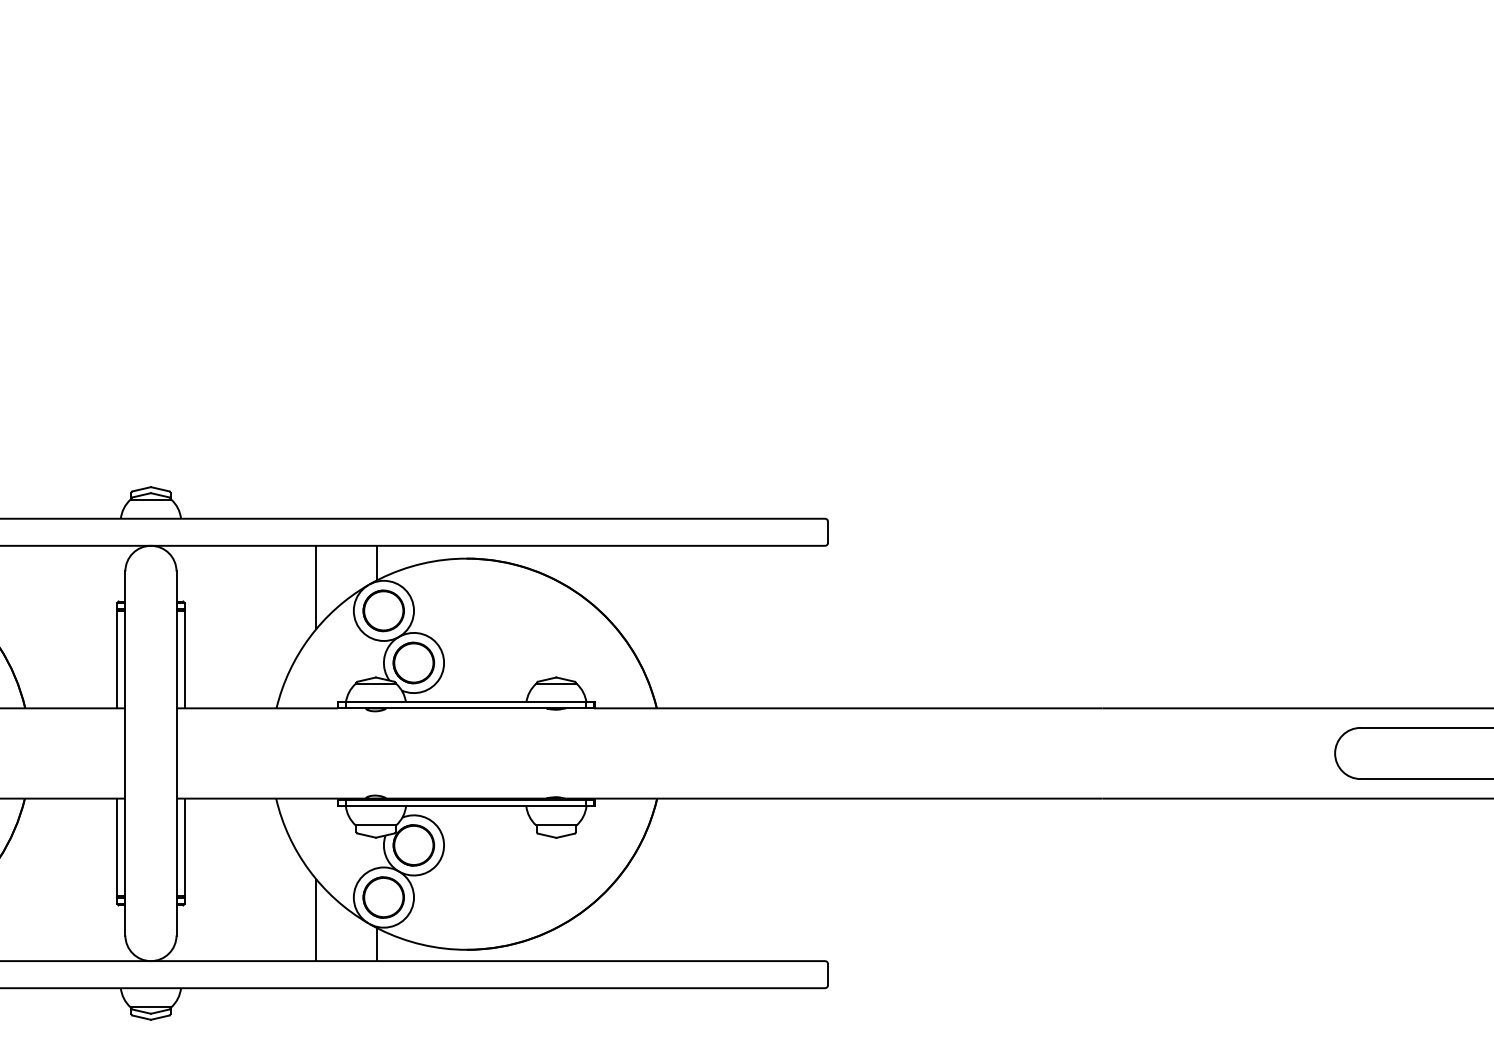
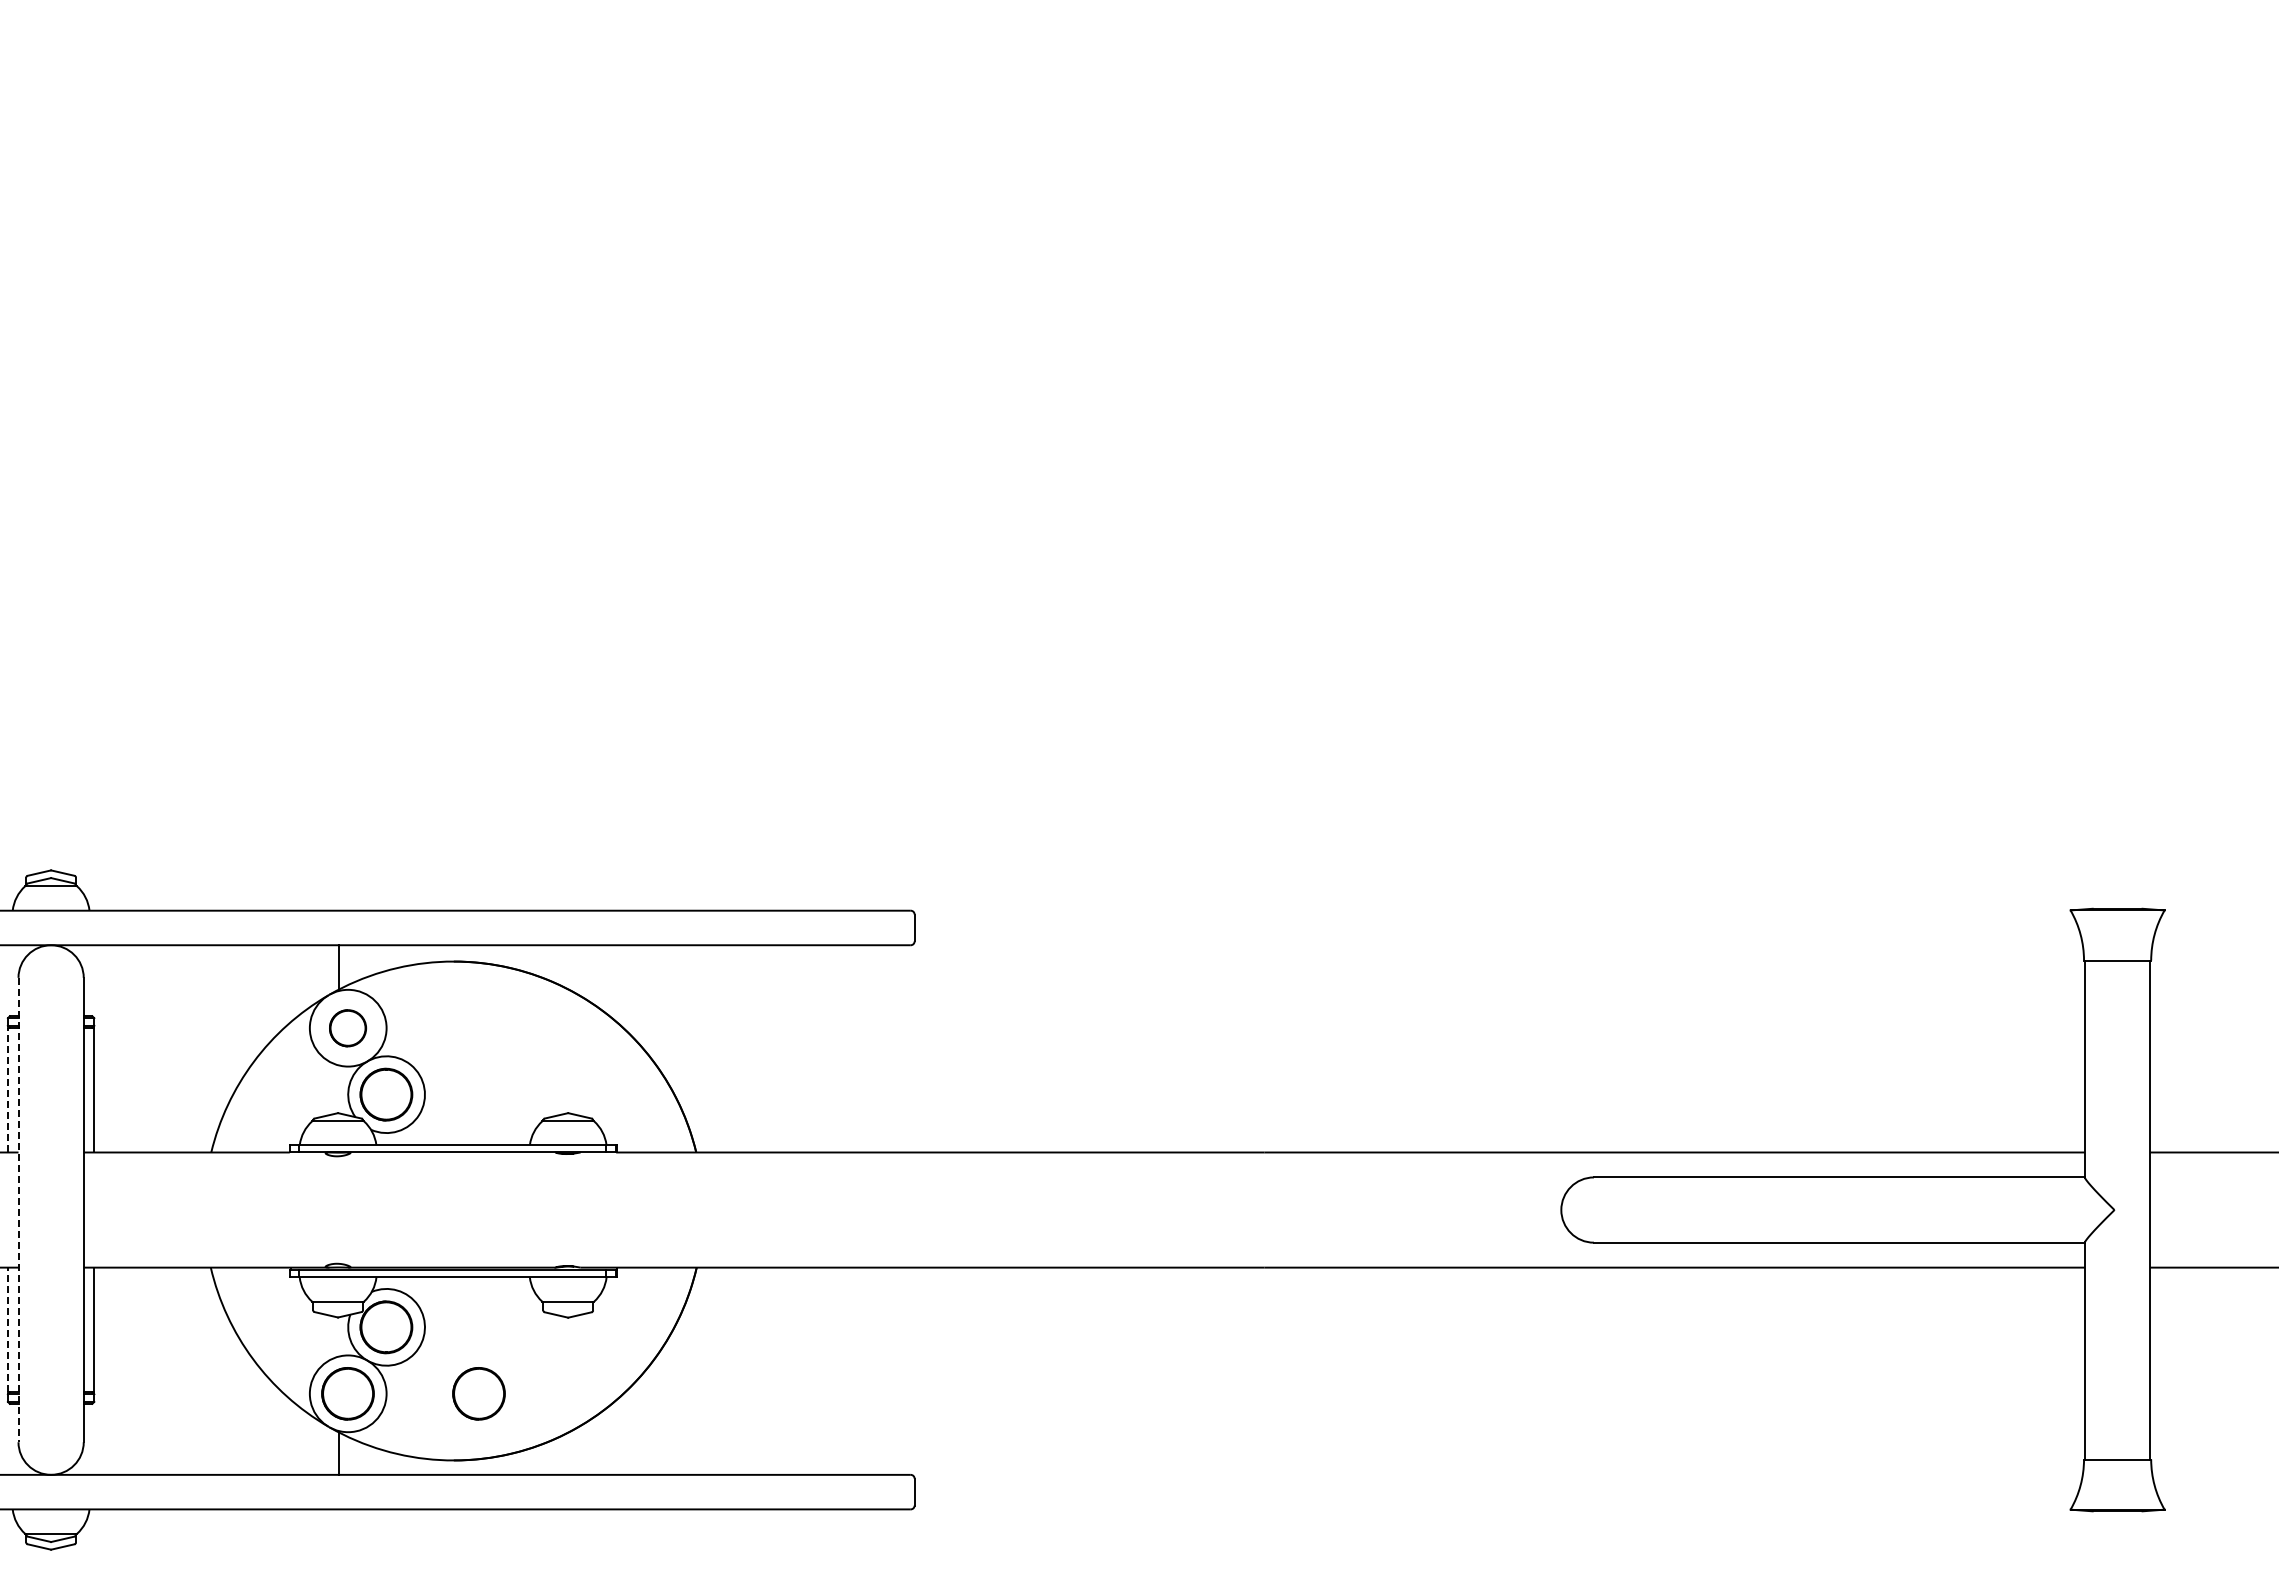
line: (316, 587) -> (262, 998), removed
part: (383, 611) -> (347, 1028), size x0.7
line: (116, 658) -> (7, 1089), solid -> dashed
line: (125, 753) -> (18, 1210), solid -> dashed
line: (116, 847) -> (7, 1329), solid -> dashed
part: (486, 897) -> (478, 1393), added
line: (316, 920) -> (262, 1422), removed

